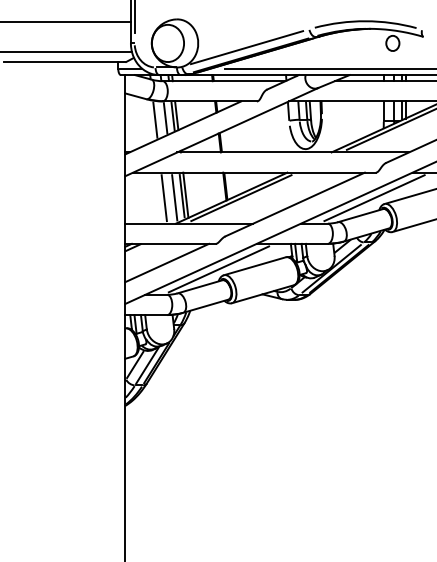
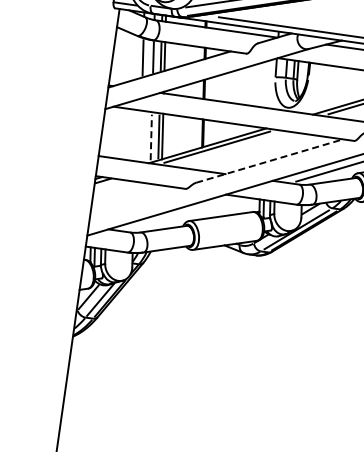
line: (174, 197) -> (151, 137), solid -> dashed
line: (163, 198) -> (140, 136), removed
line: (295, 204) -> (269, 161), solid -> dashed
line: (167, 262) -> (135, 200), removed
line: (218, 269) -> (184, 214), removed

